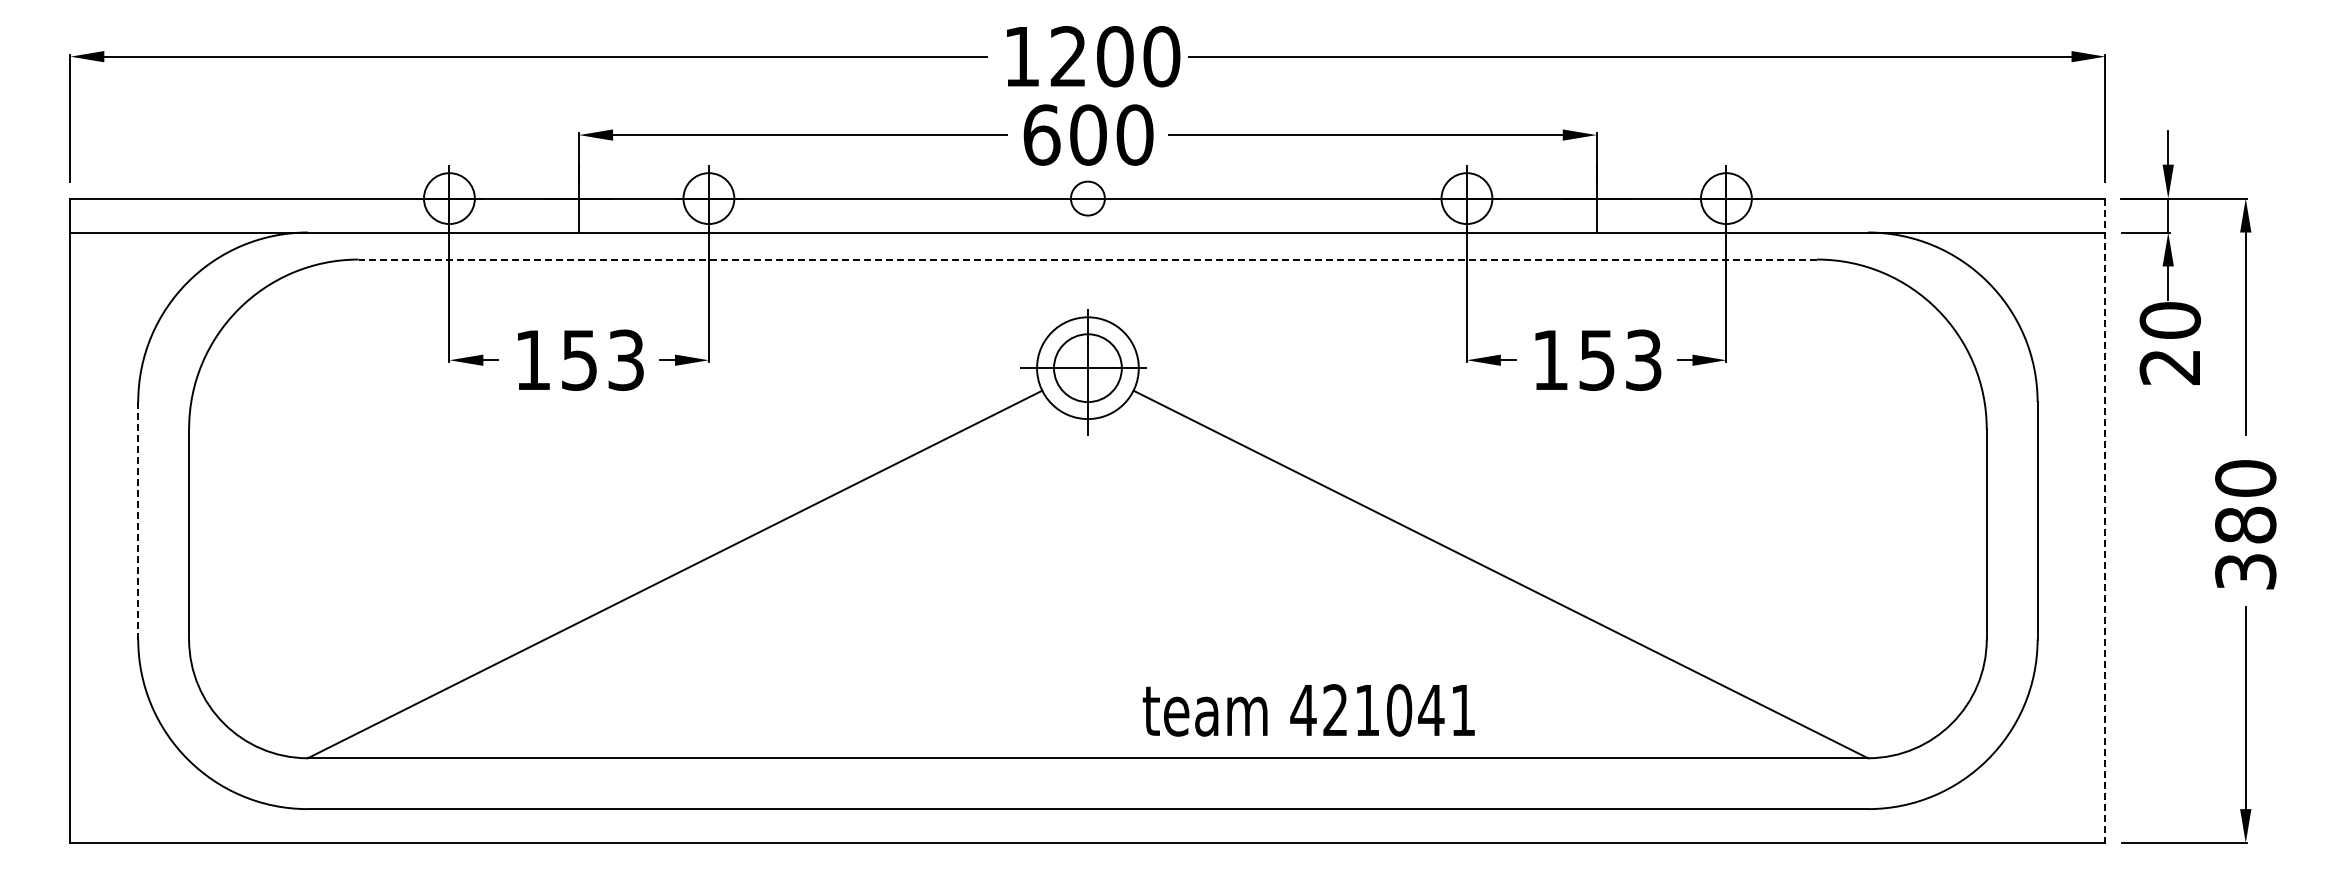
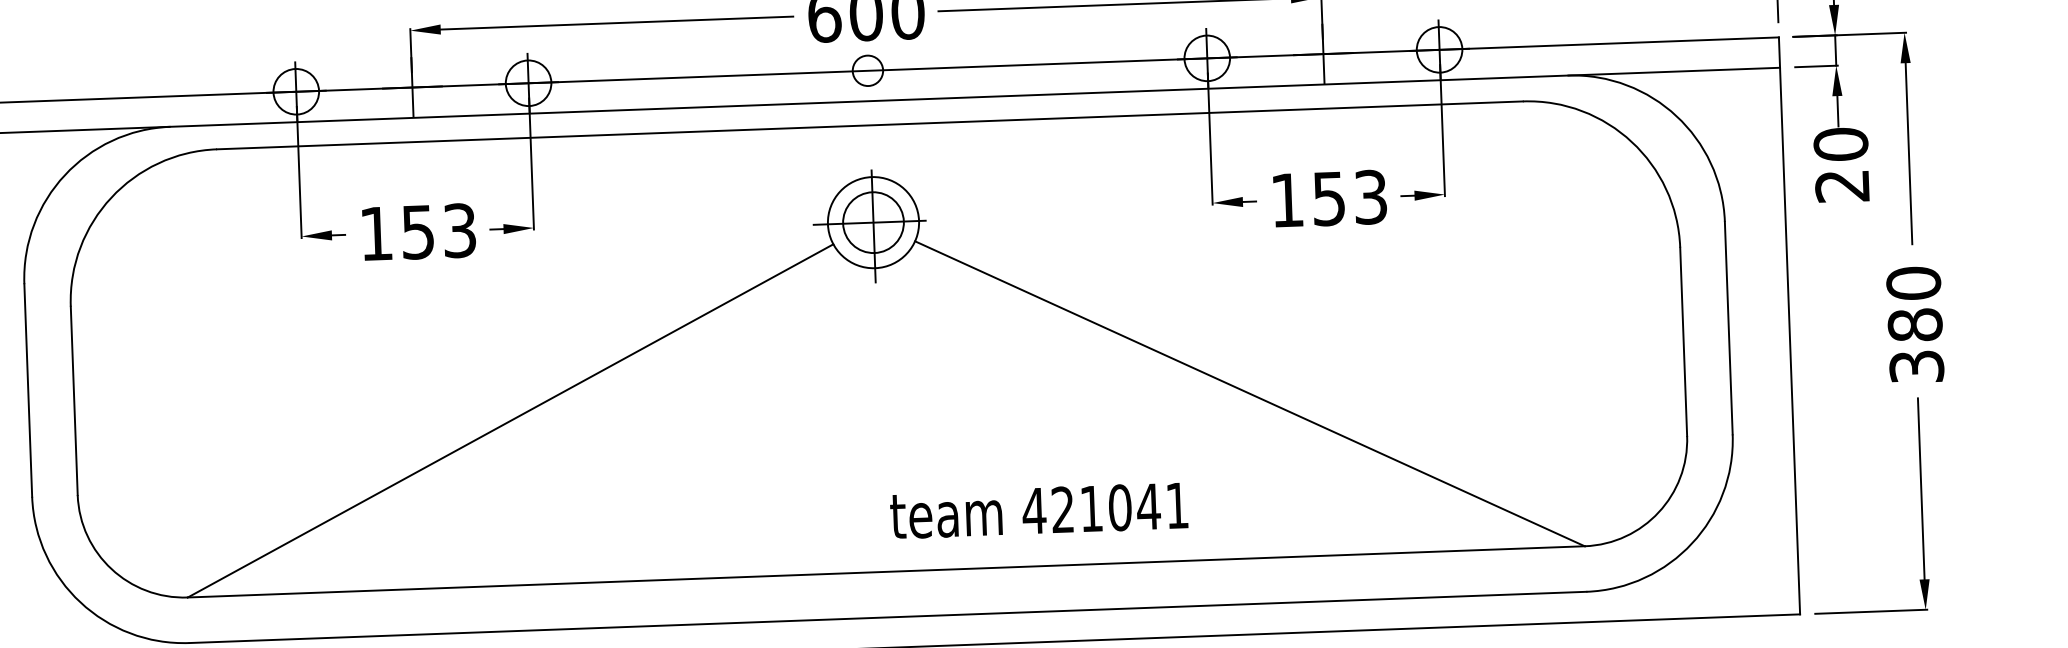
line: (1087, 259) -> (869, 125), dashed -> solid
line: (138, 520) -> (28, 390), dashed -> solid
line: (2105, 521) -> (1789, 326), dashed -> solid
text: (1308, 710) -> (1038, 510), moved

